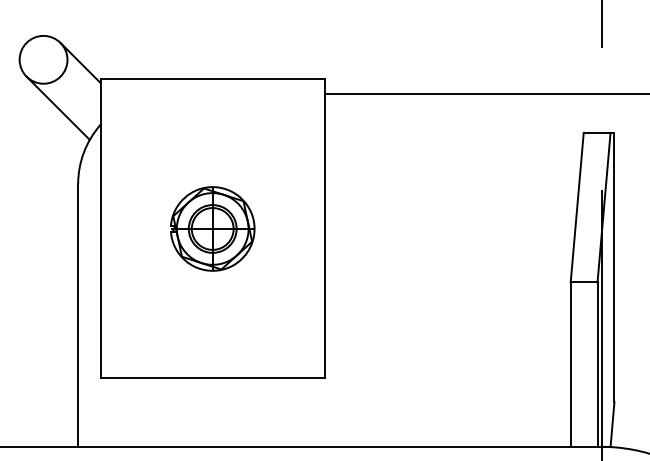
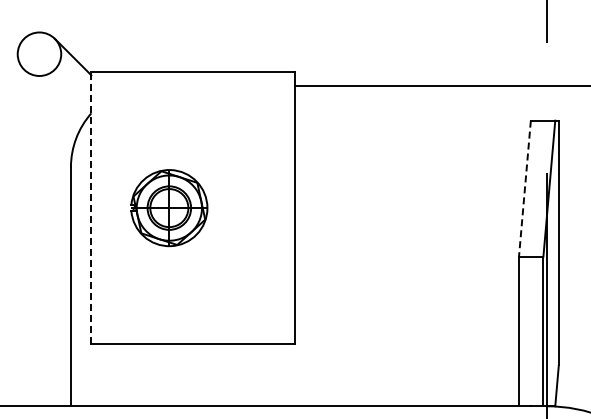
line: (57, 108) -> (52, 98), removed
line: (576, 208) -> (524, 189), solid -> dashed
line: (100, 228) -> (91, 207), solid -> dashed
part: (212, 229) -> (169, 208), moved

